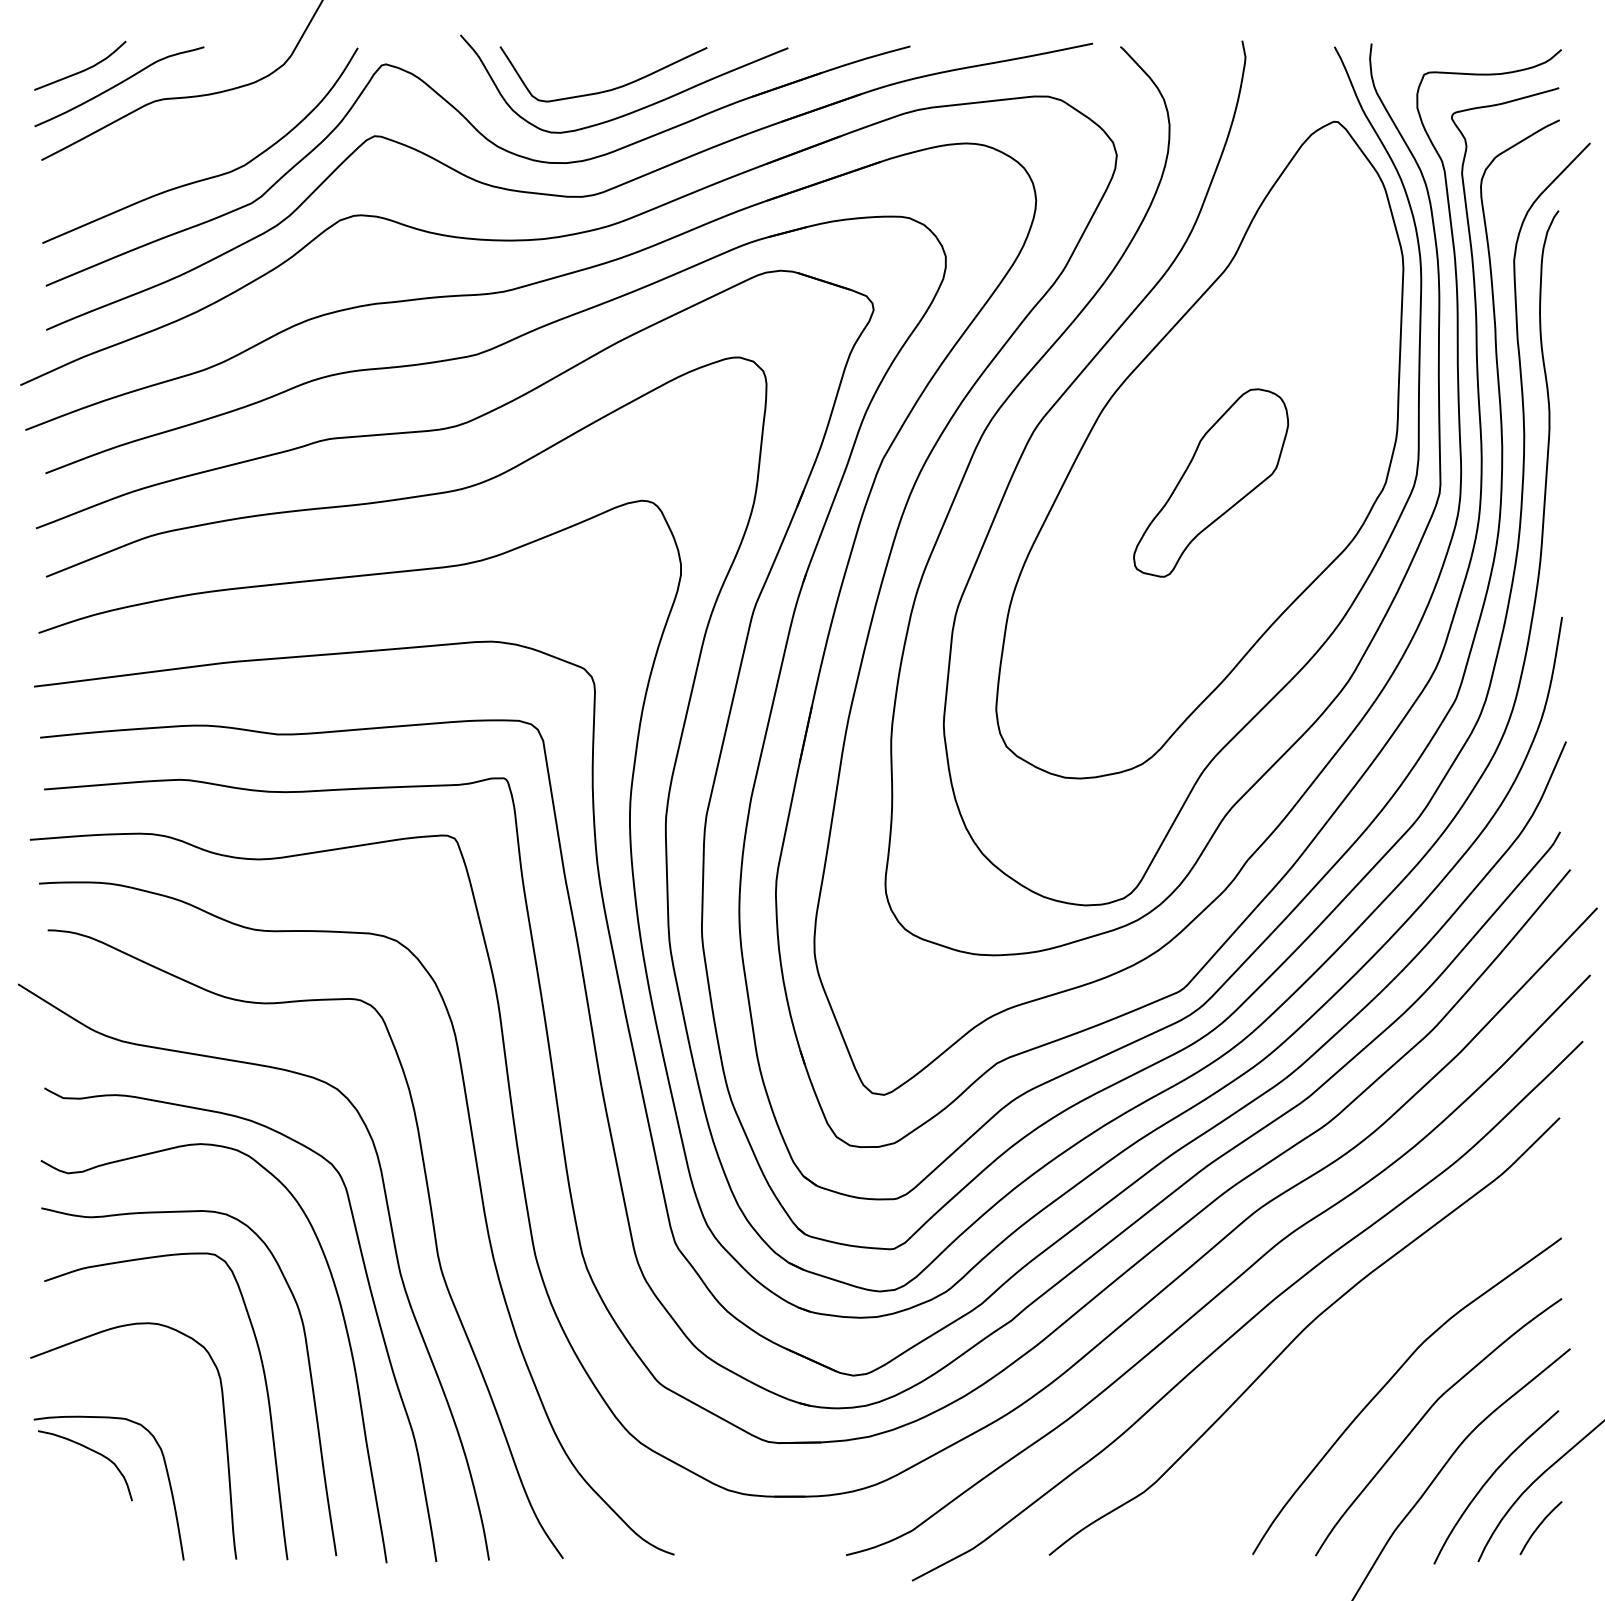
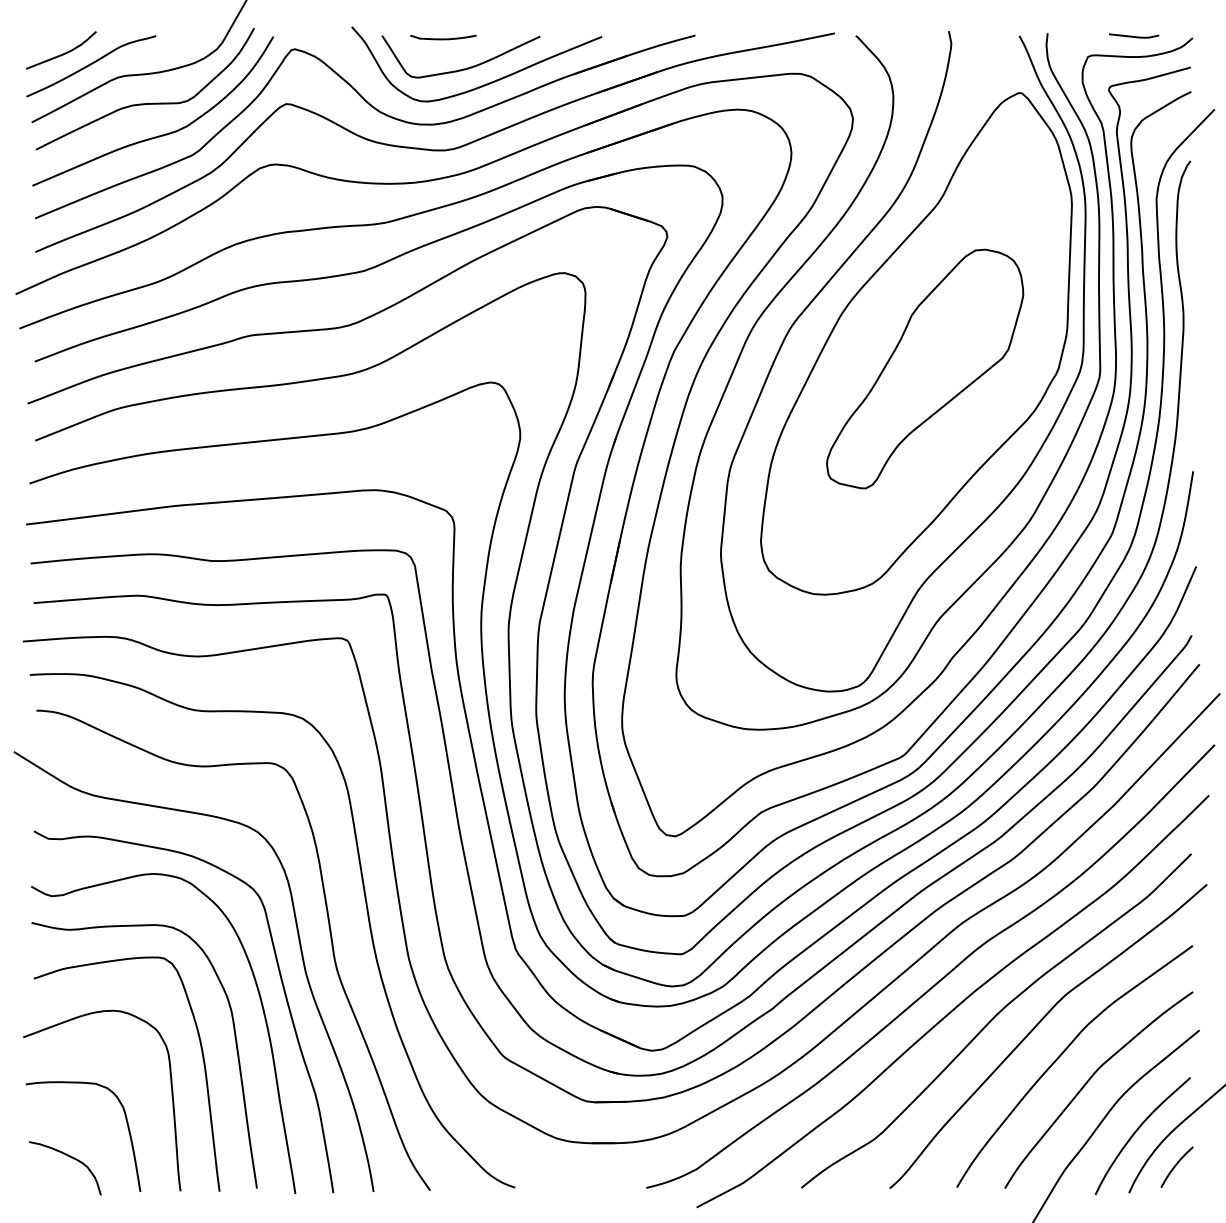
line: (1484, 47) -> (1133, 36), added
curve: (580, 50) -> (443, 38), added
curve: (189, 135) -> (144, 103), added
part: (1210, 482) -> (924, 368), size x1.67
curve: (1358, 1342) -> (1037, 1025), added
curve: (92, 1451) -> (70, 1157), moved

